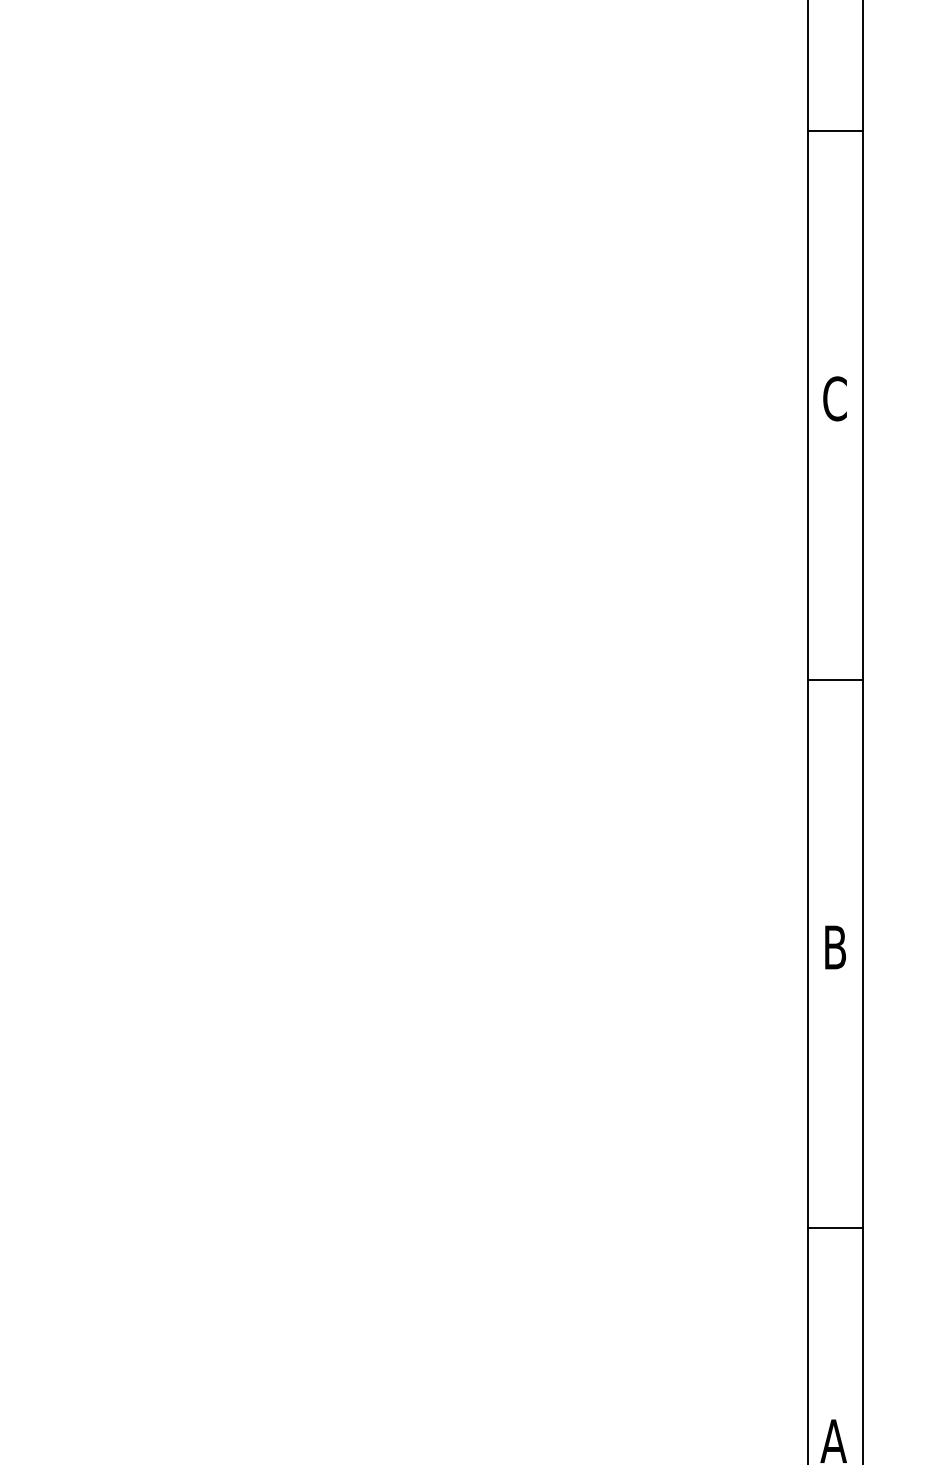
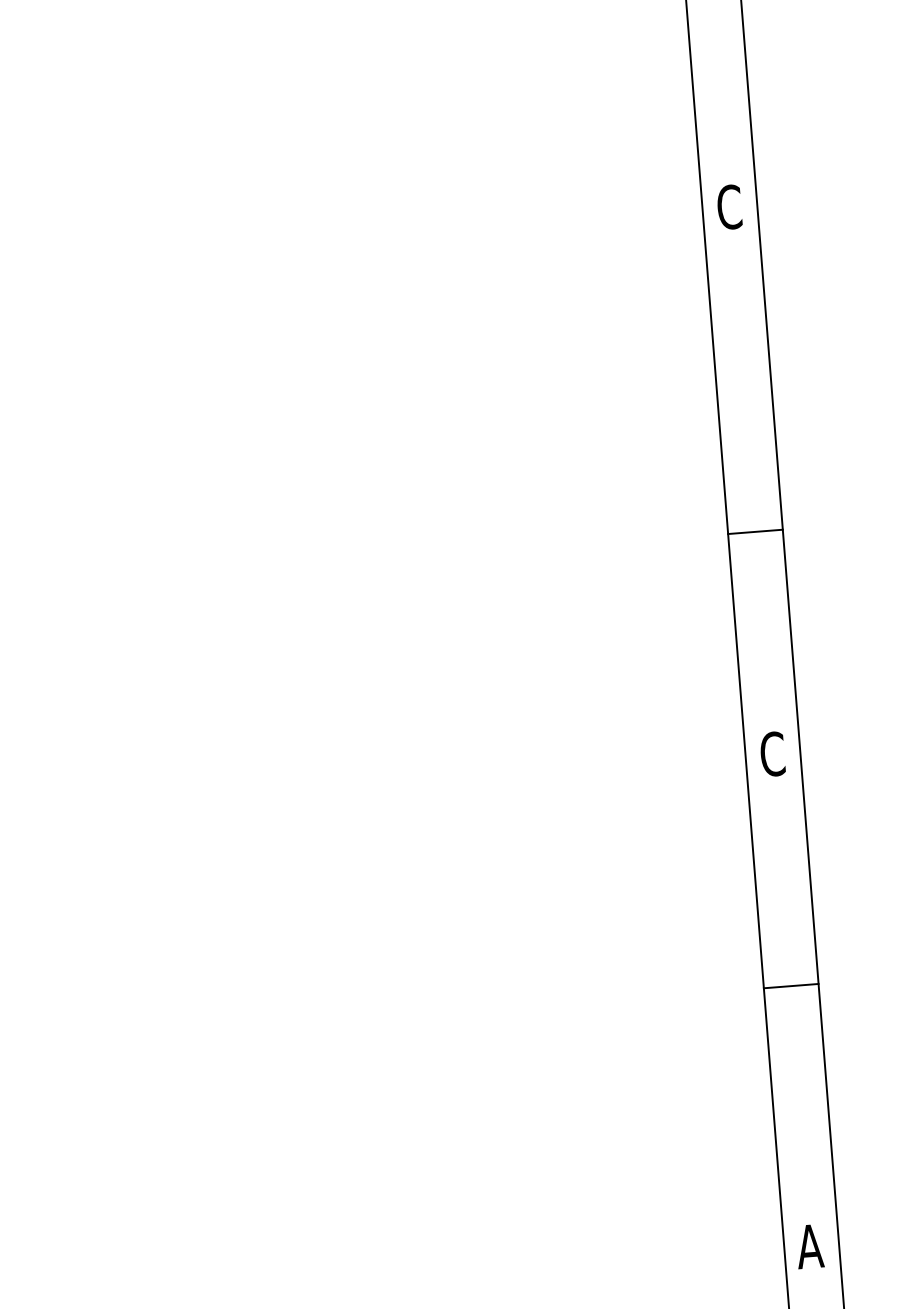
line: (835, 679) -> (755, 531), moved
text: (834, 947) -> (772, 754), B -> C
line: (835, 1228) -> (791, 986), moved

